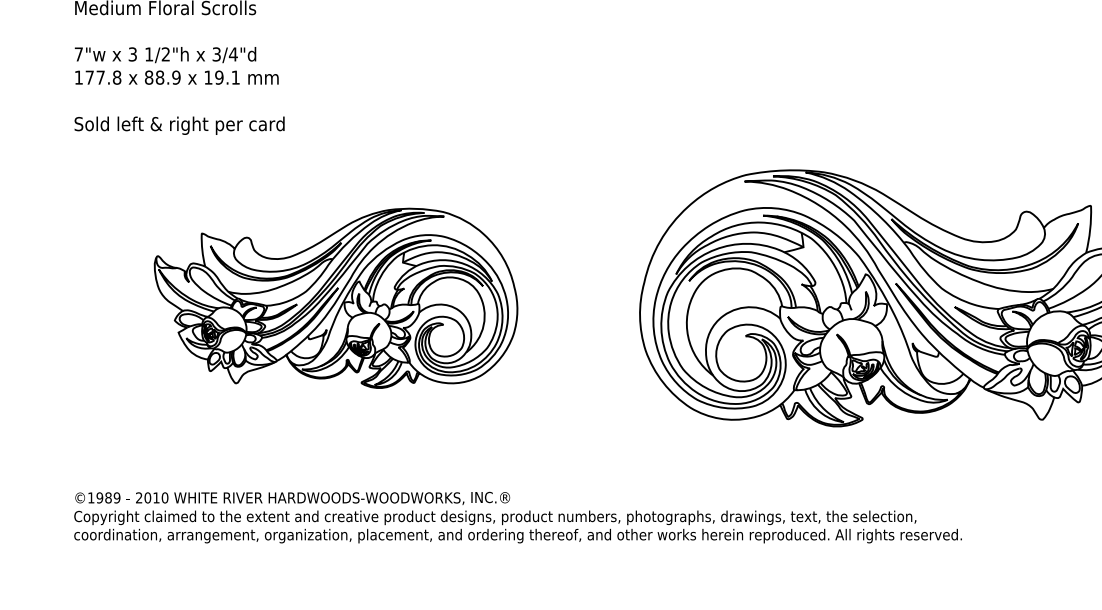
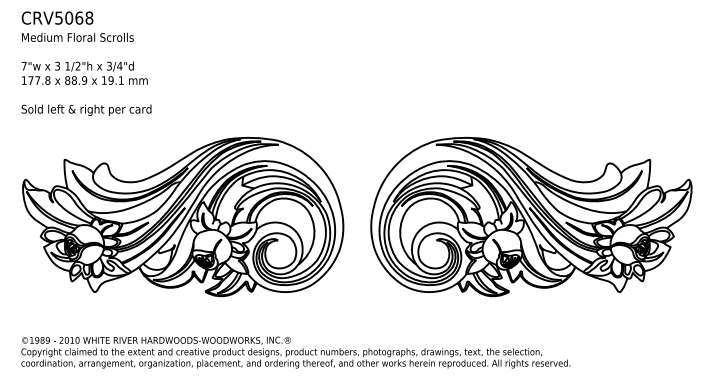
part: (336, 297) -> (183, 216), size x1.43

